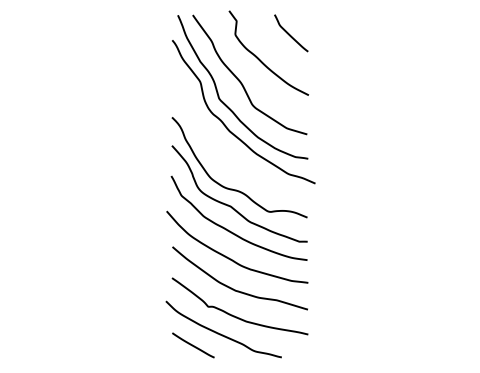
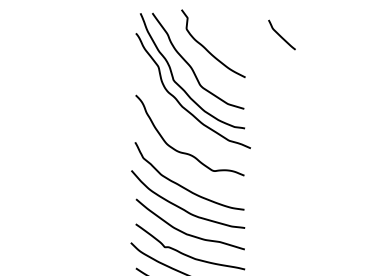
curve: (290, 34) -> (281, 35), moved
curve: (232, 206) -> (184, 166), removed

